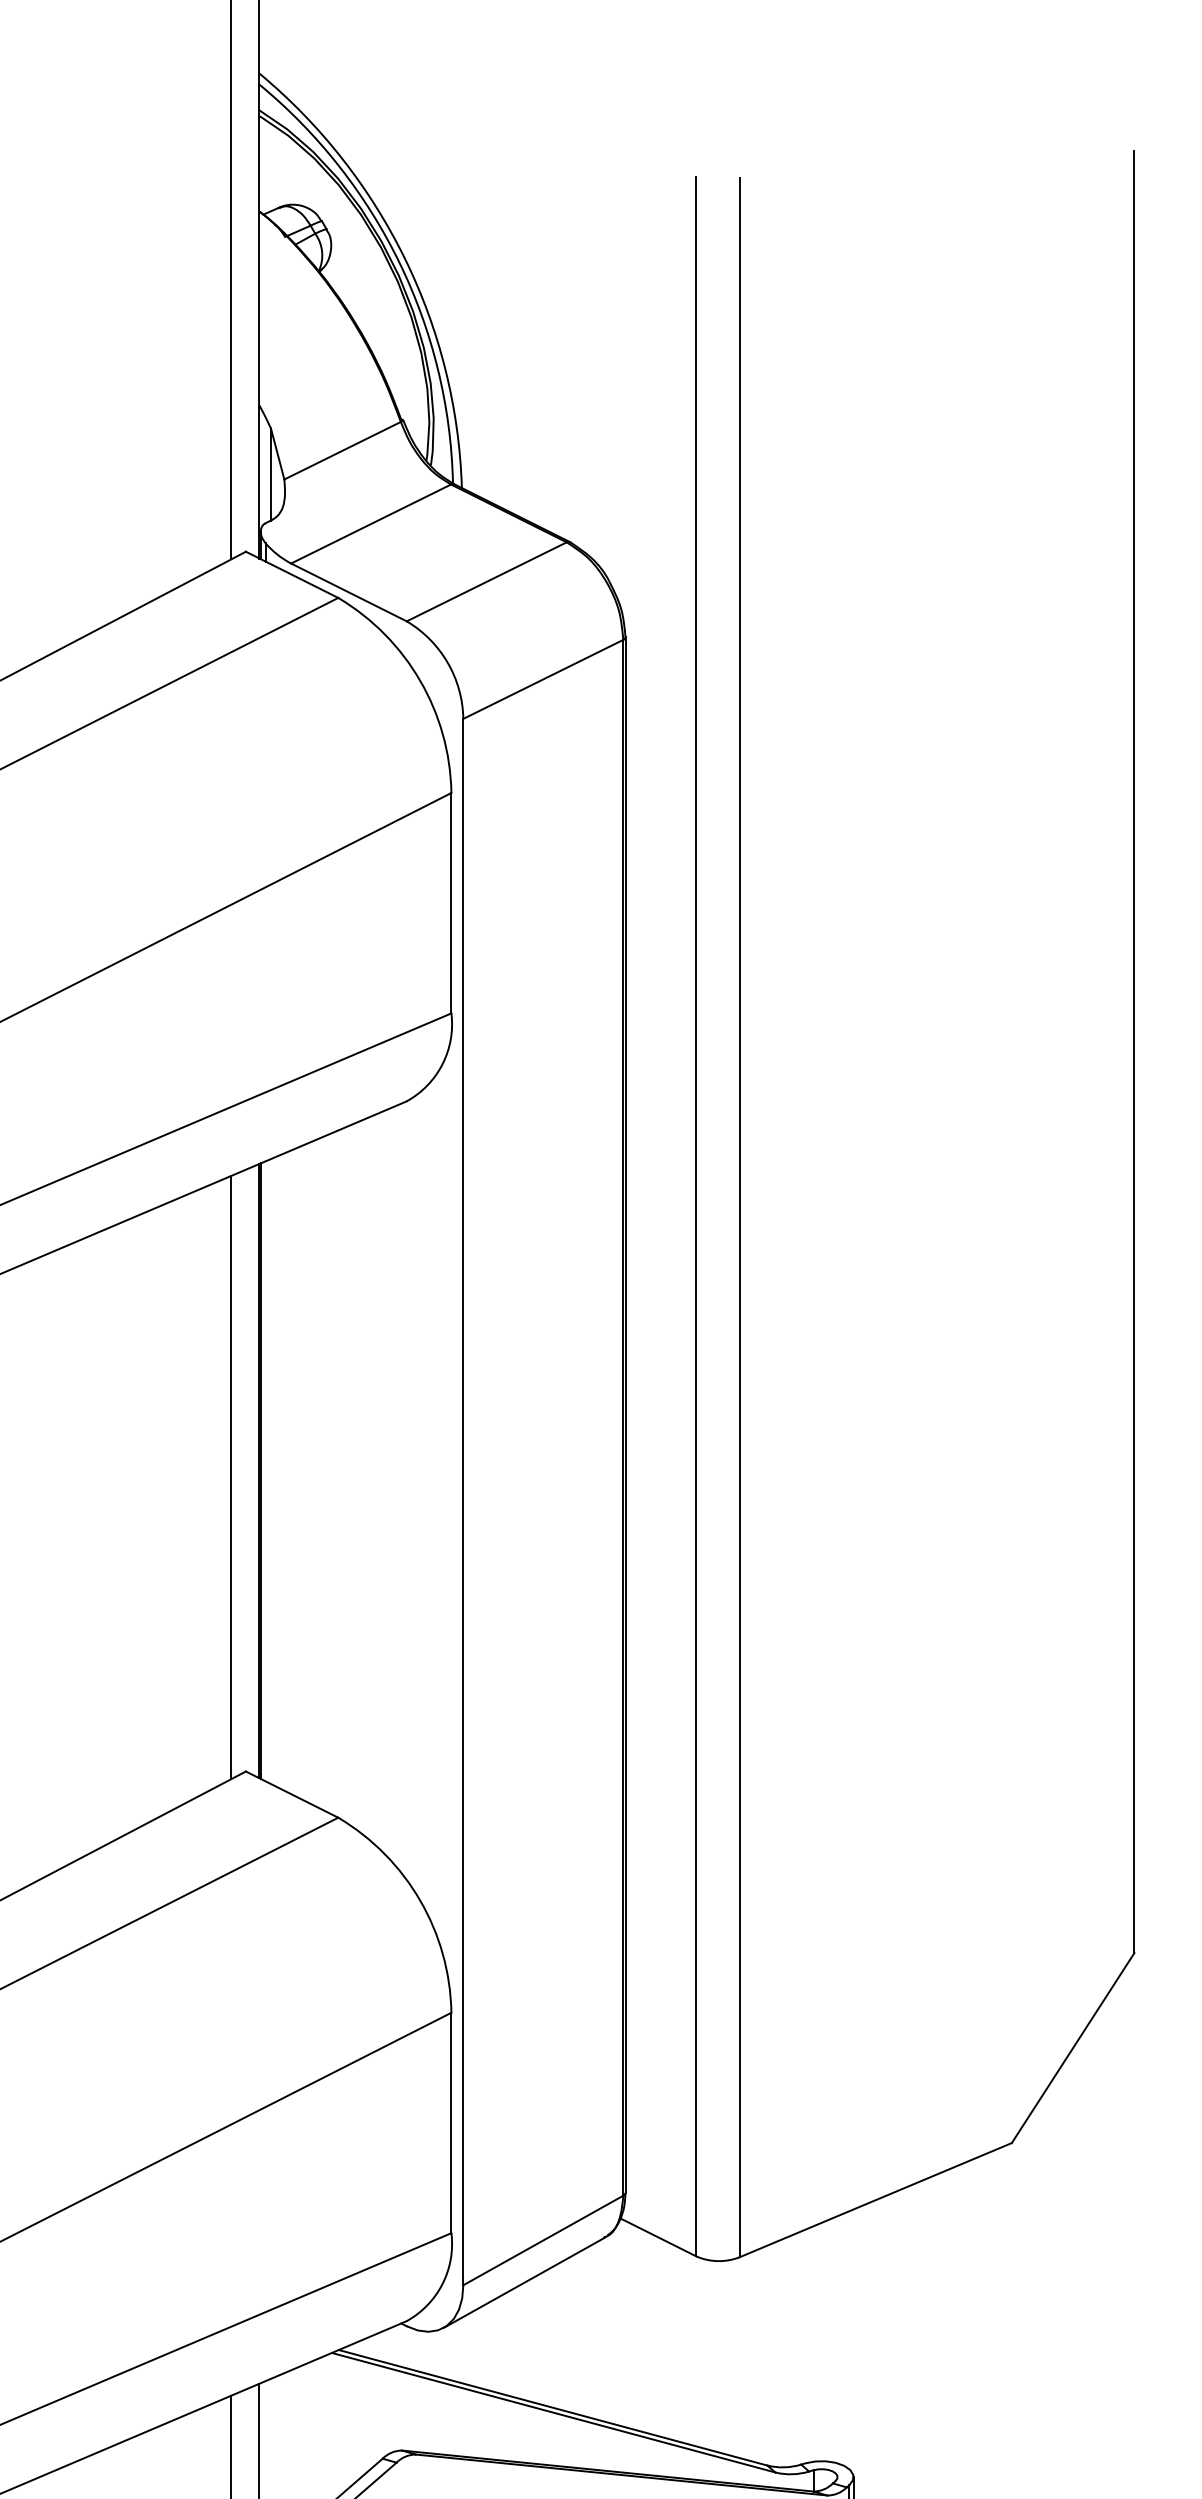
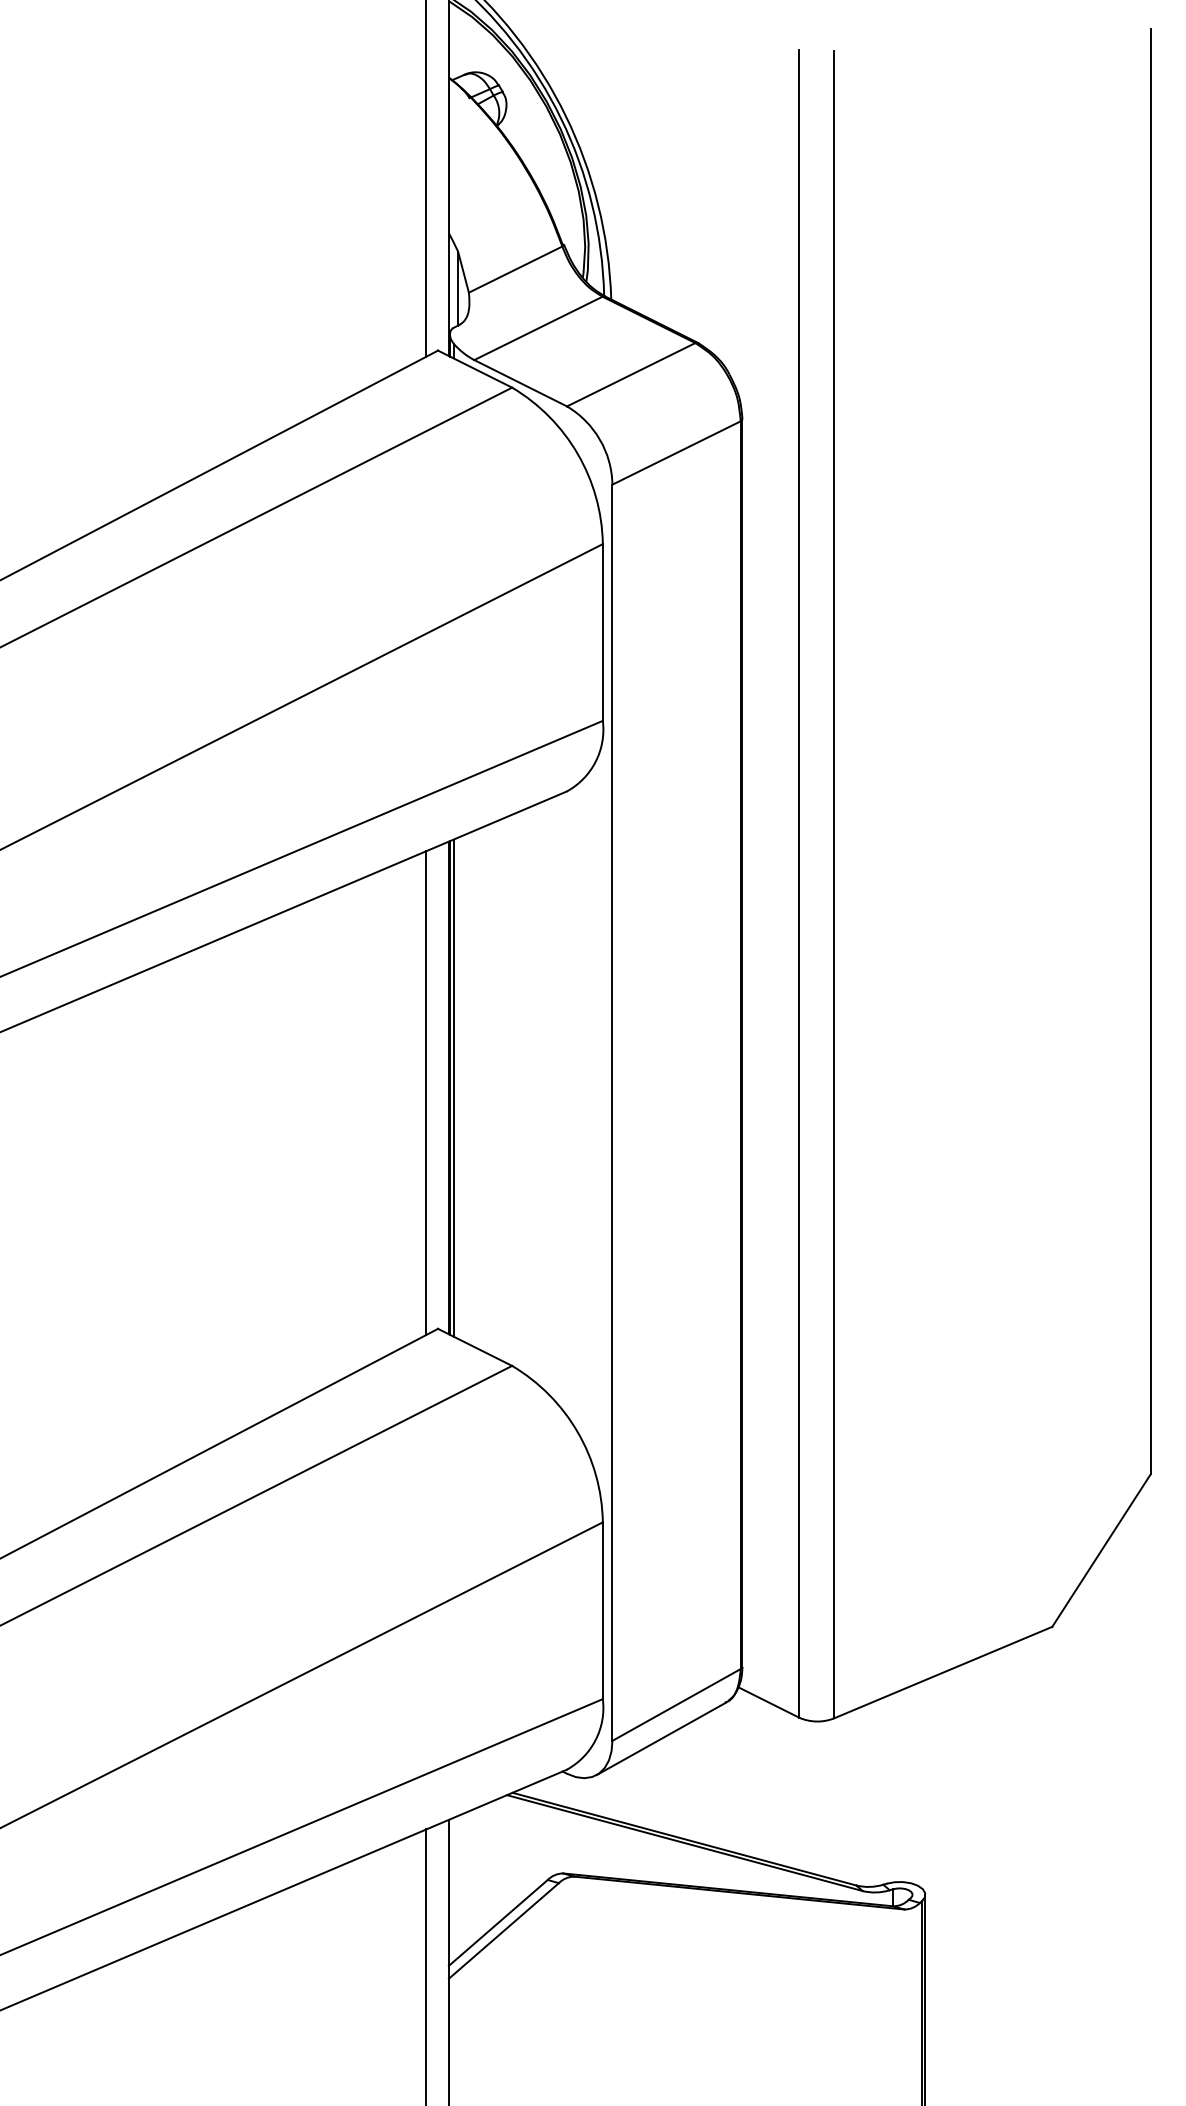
line: (265, 1470) -> (453, 1087), added

